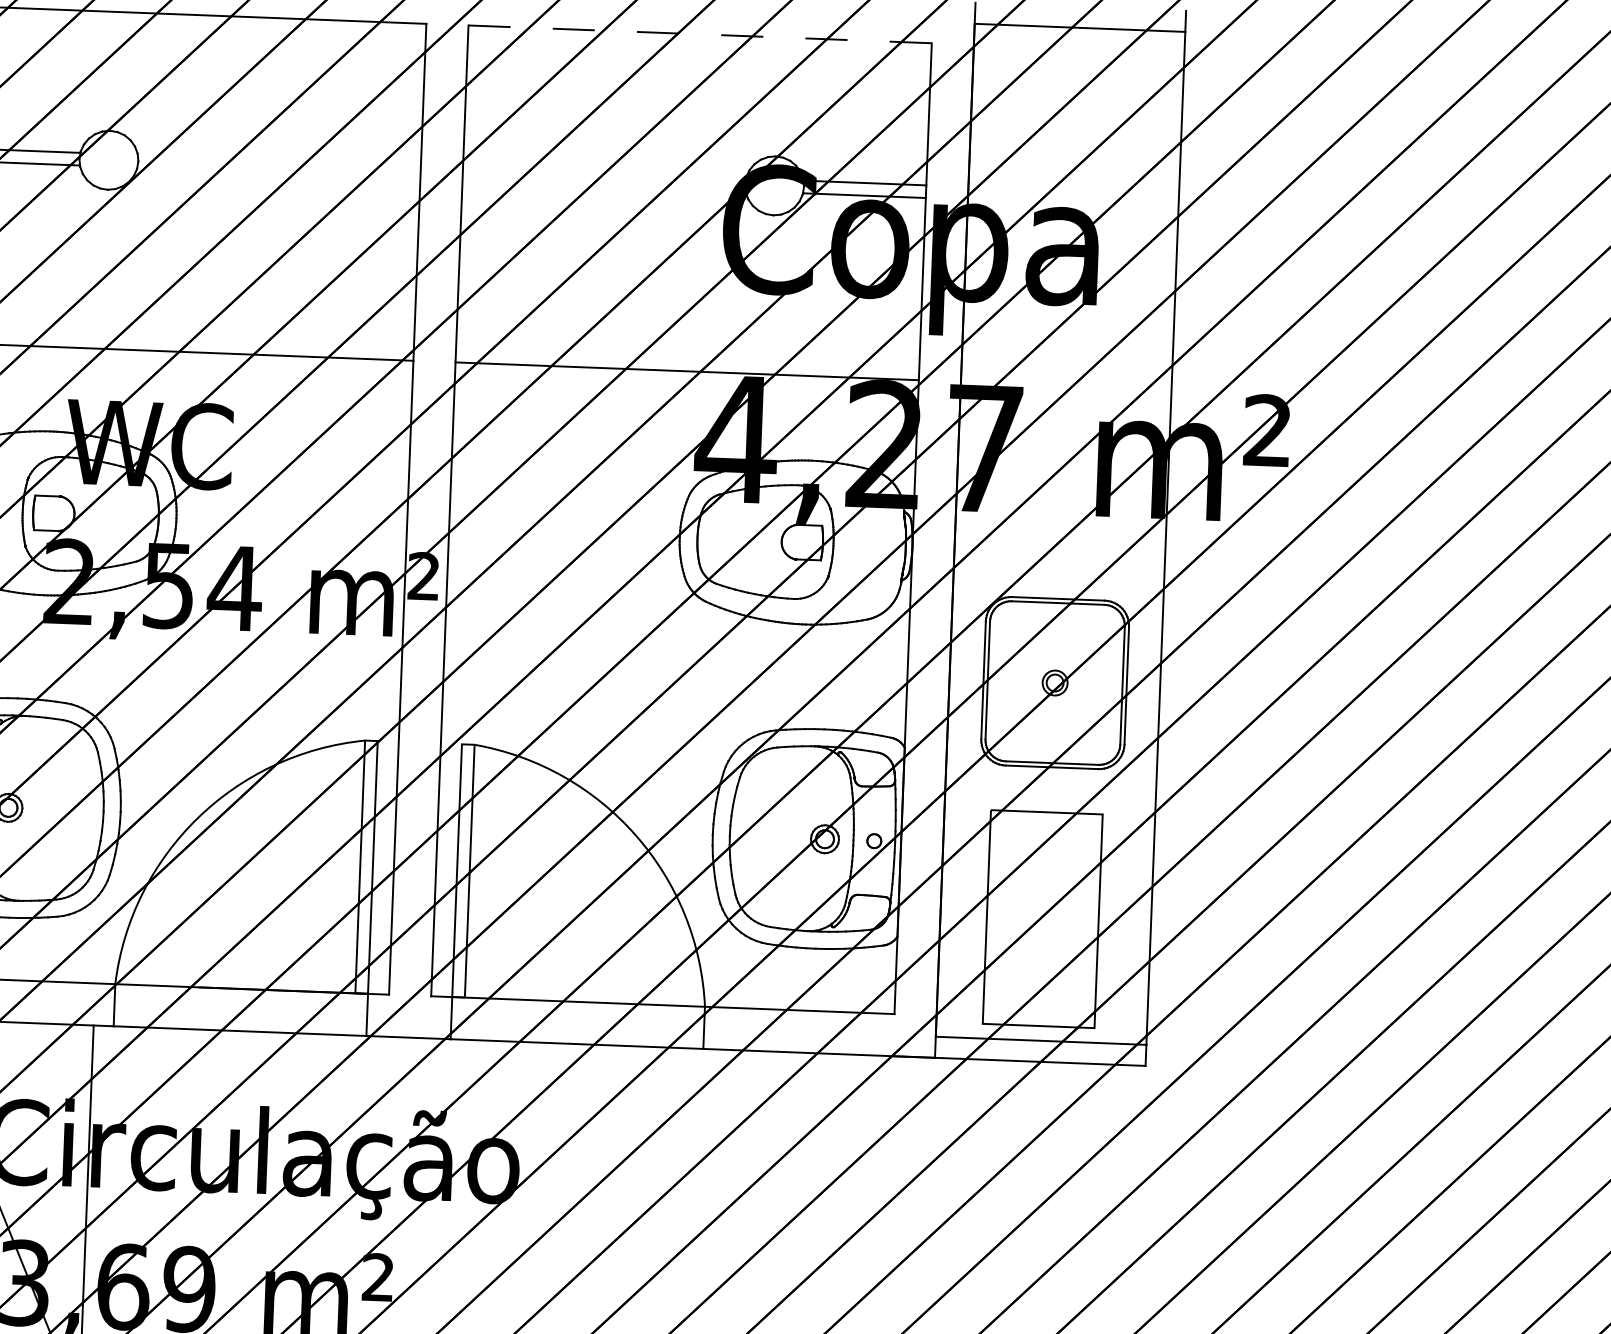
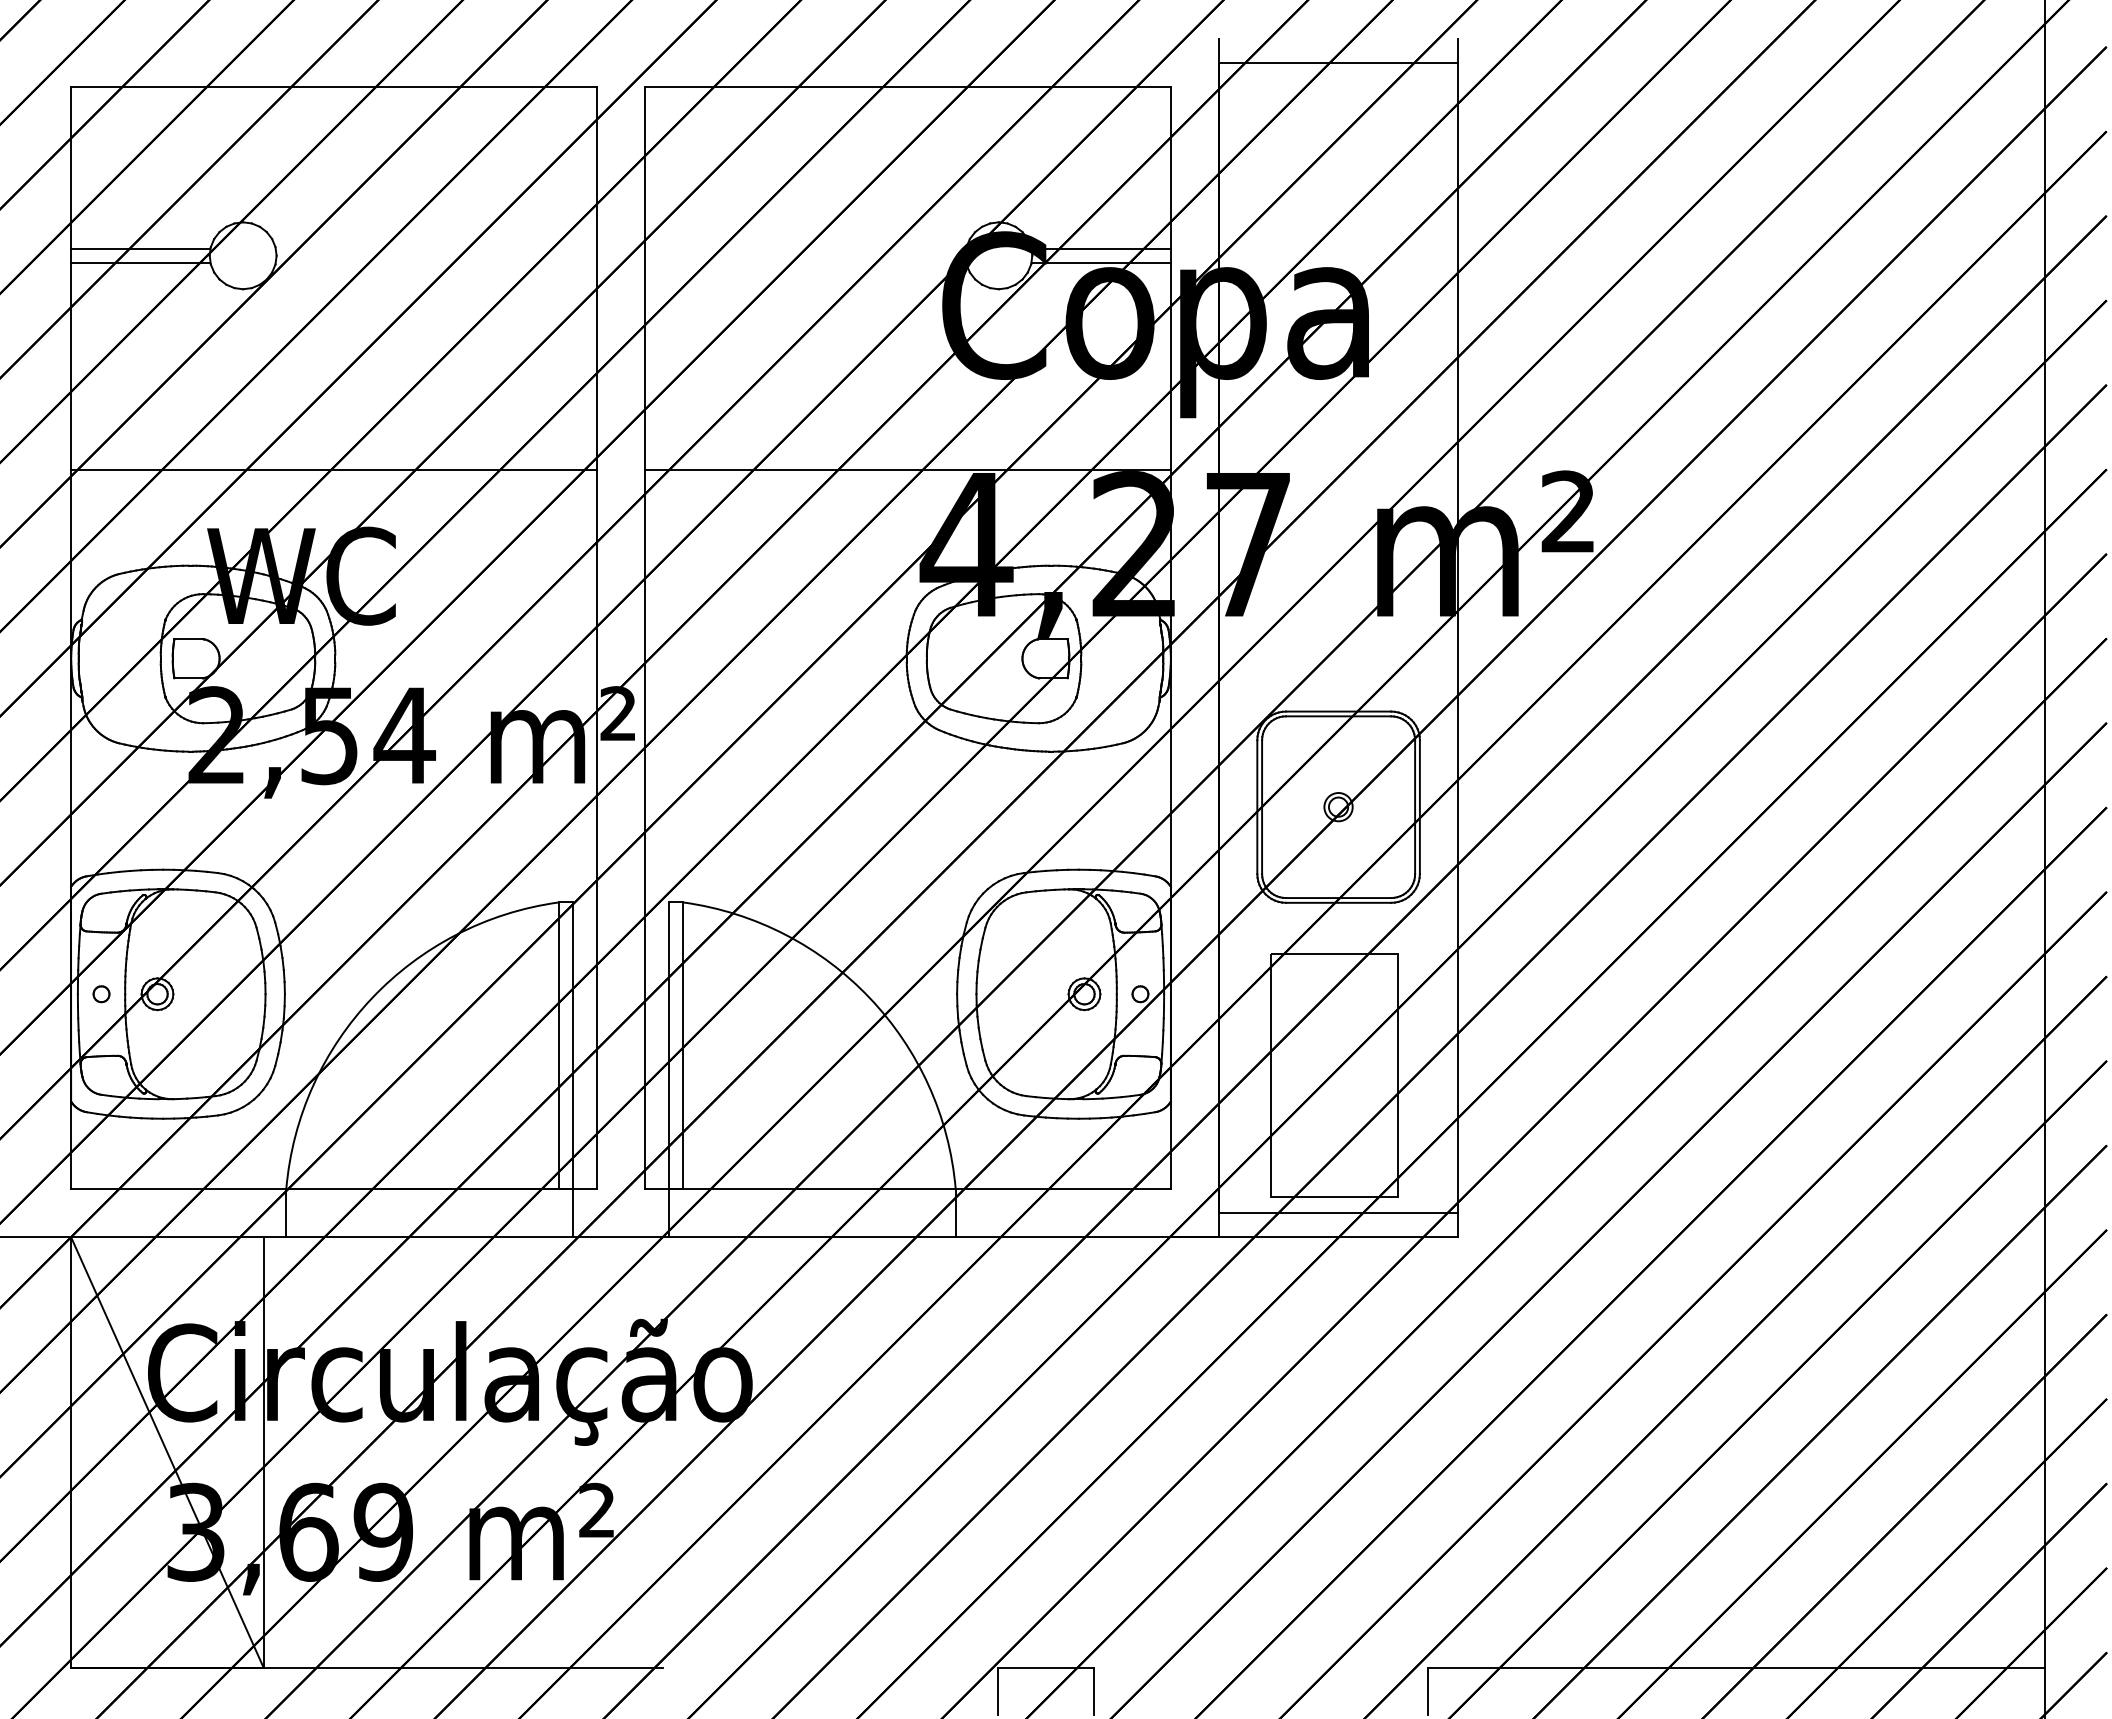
line: (699, 34) -> (907, 87), dashed -> solid

